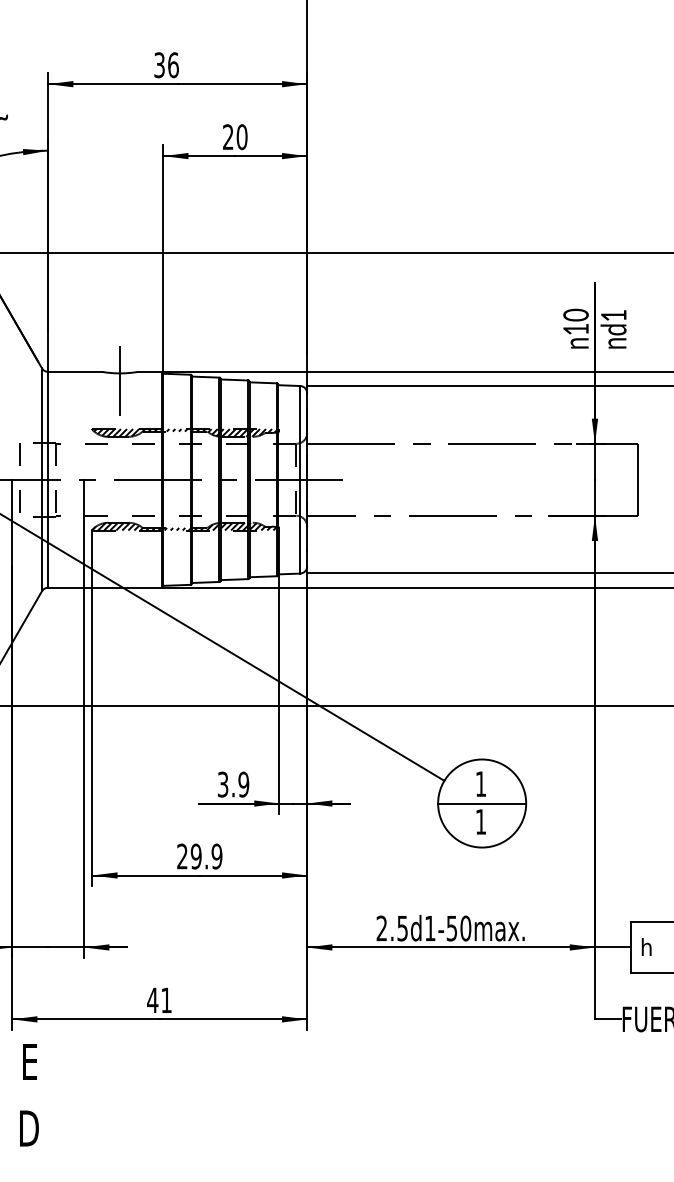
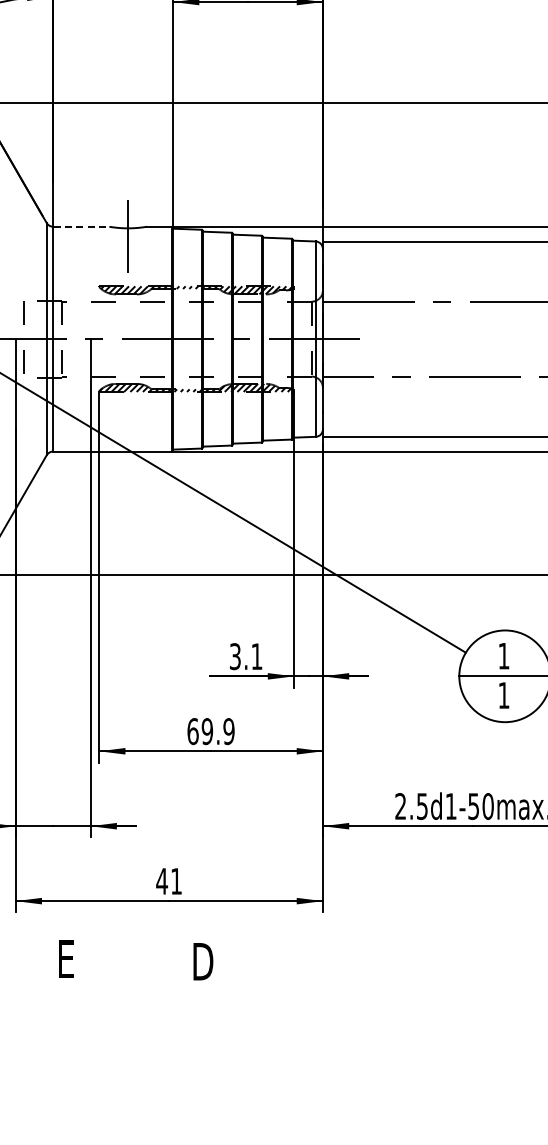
line: (75, 371) -> (81, 226), solid -> dashed
text: (243, 784) -> (256, 656), 3.9 -> 3.1
text: (182, 856) -> (193, 731), 29.9 -> 69.9
text: (29, 1061) -> (66, 958), moved
text: (29, 1128) -> (203, 961), moved

